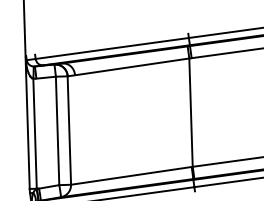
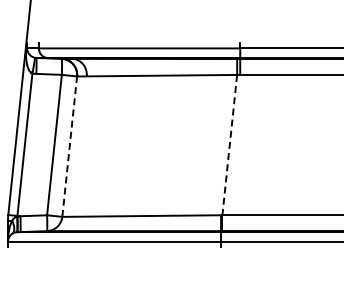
line: (190, 113) -> (229, 145), solid -> dashed
line: (69, 130) -> (69, 146), solid -> dashed

